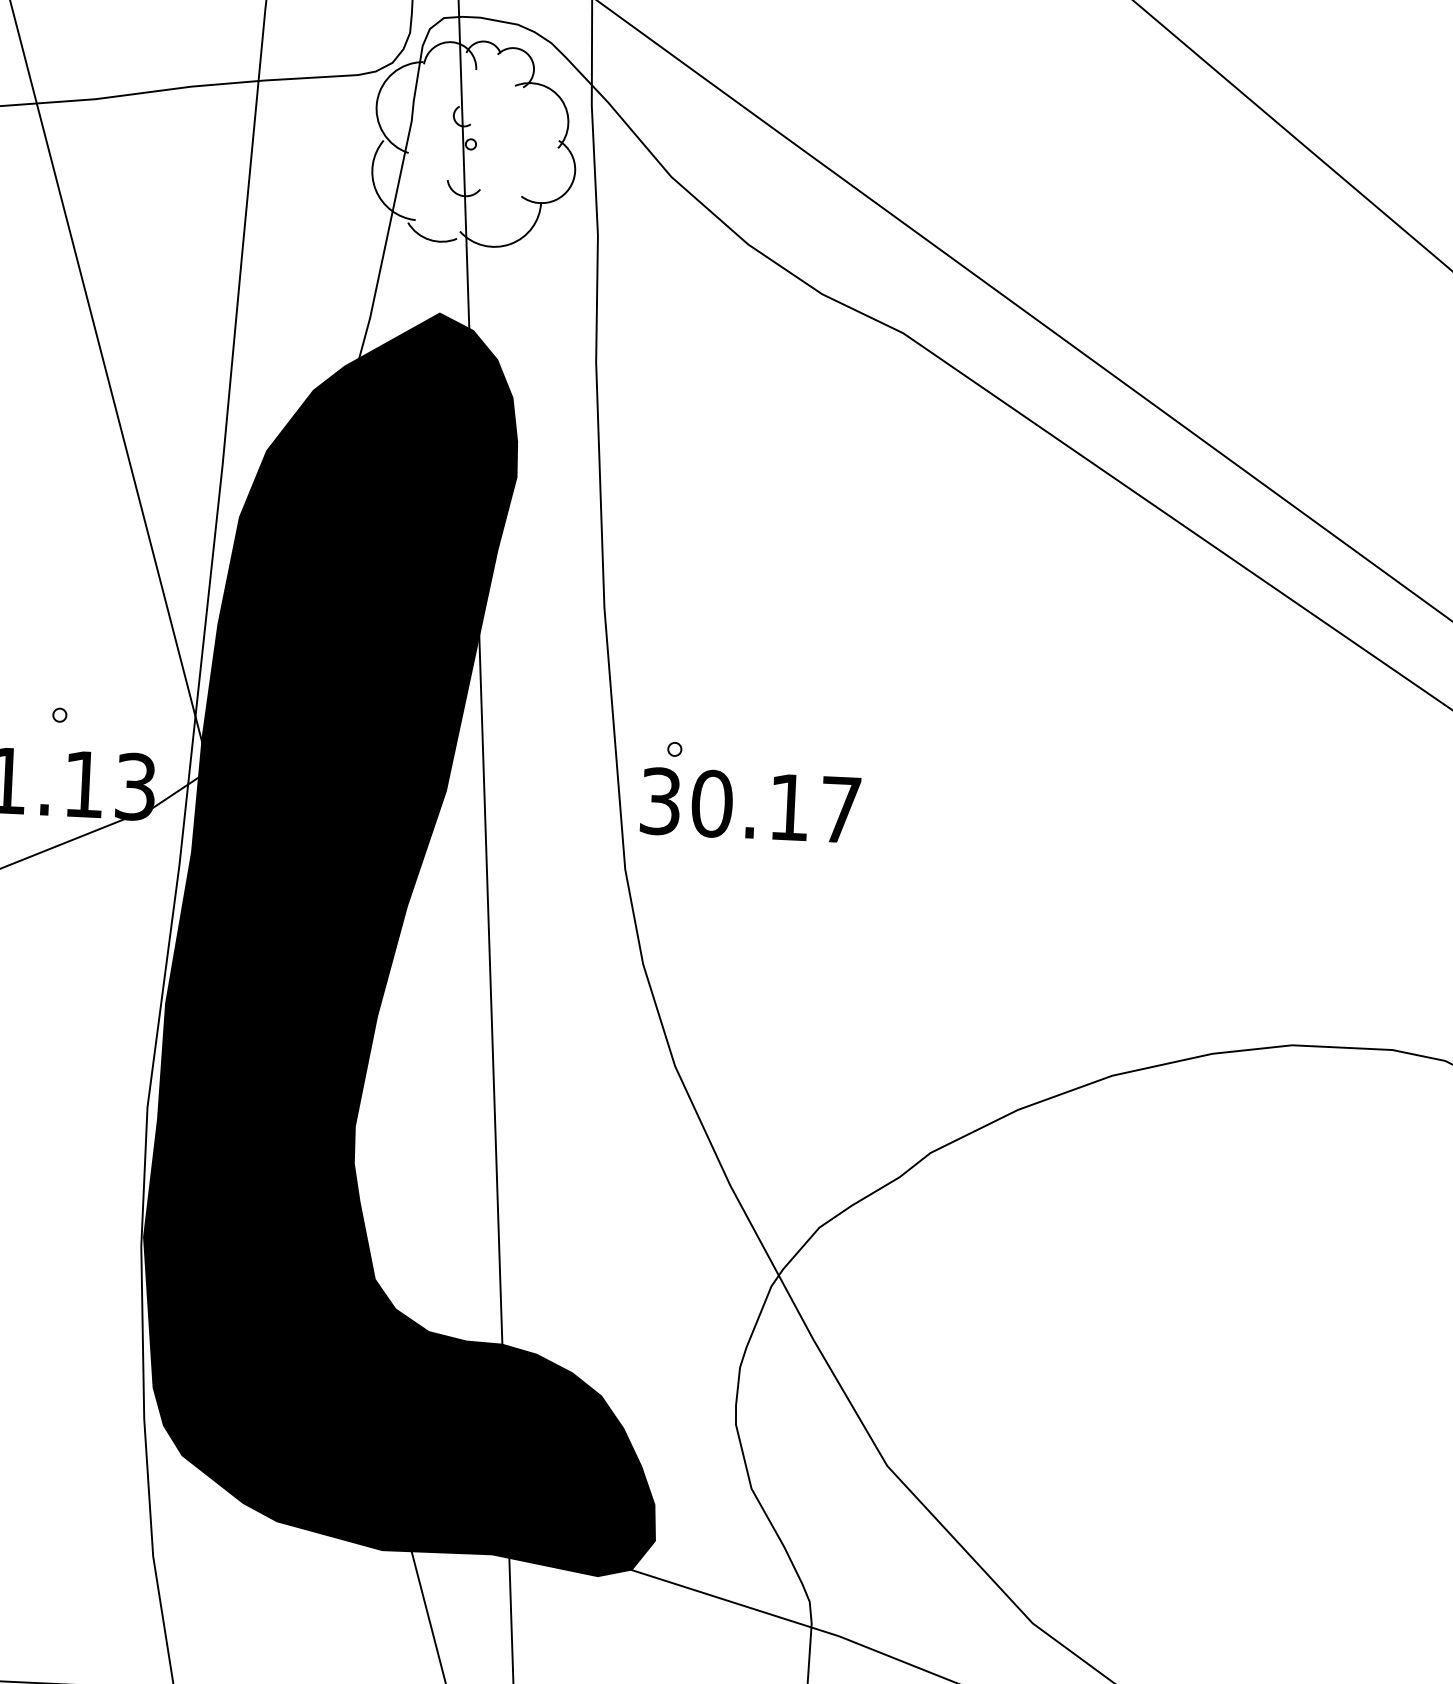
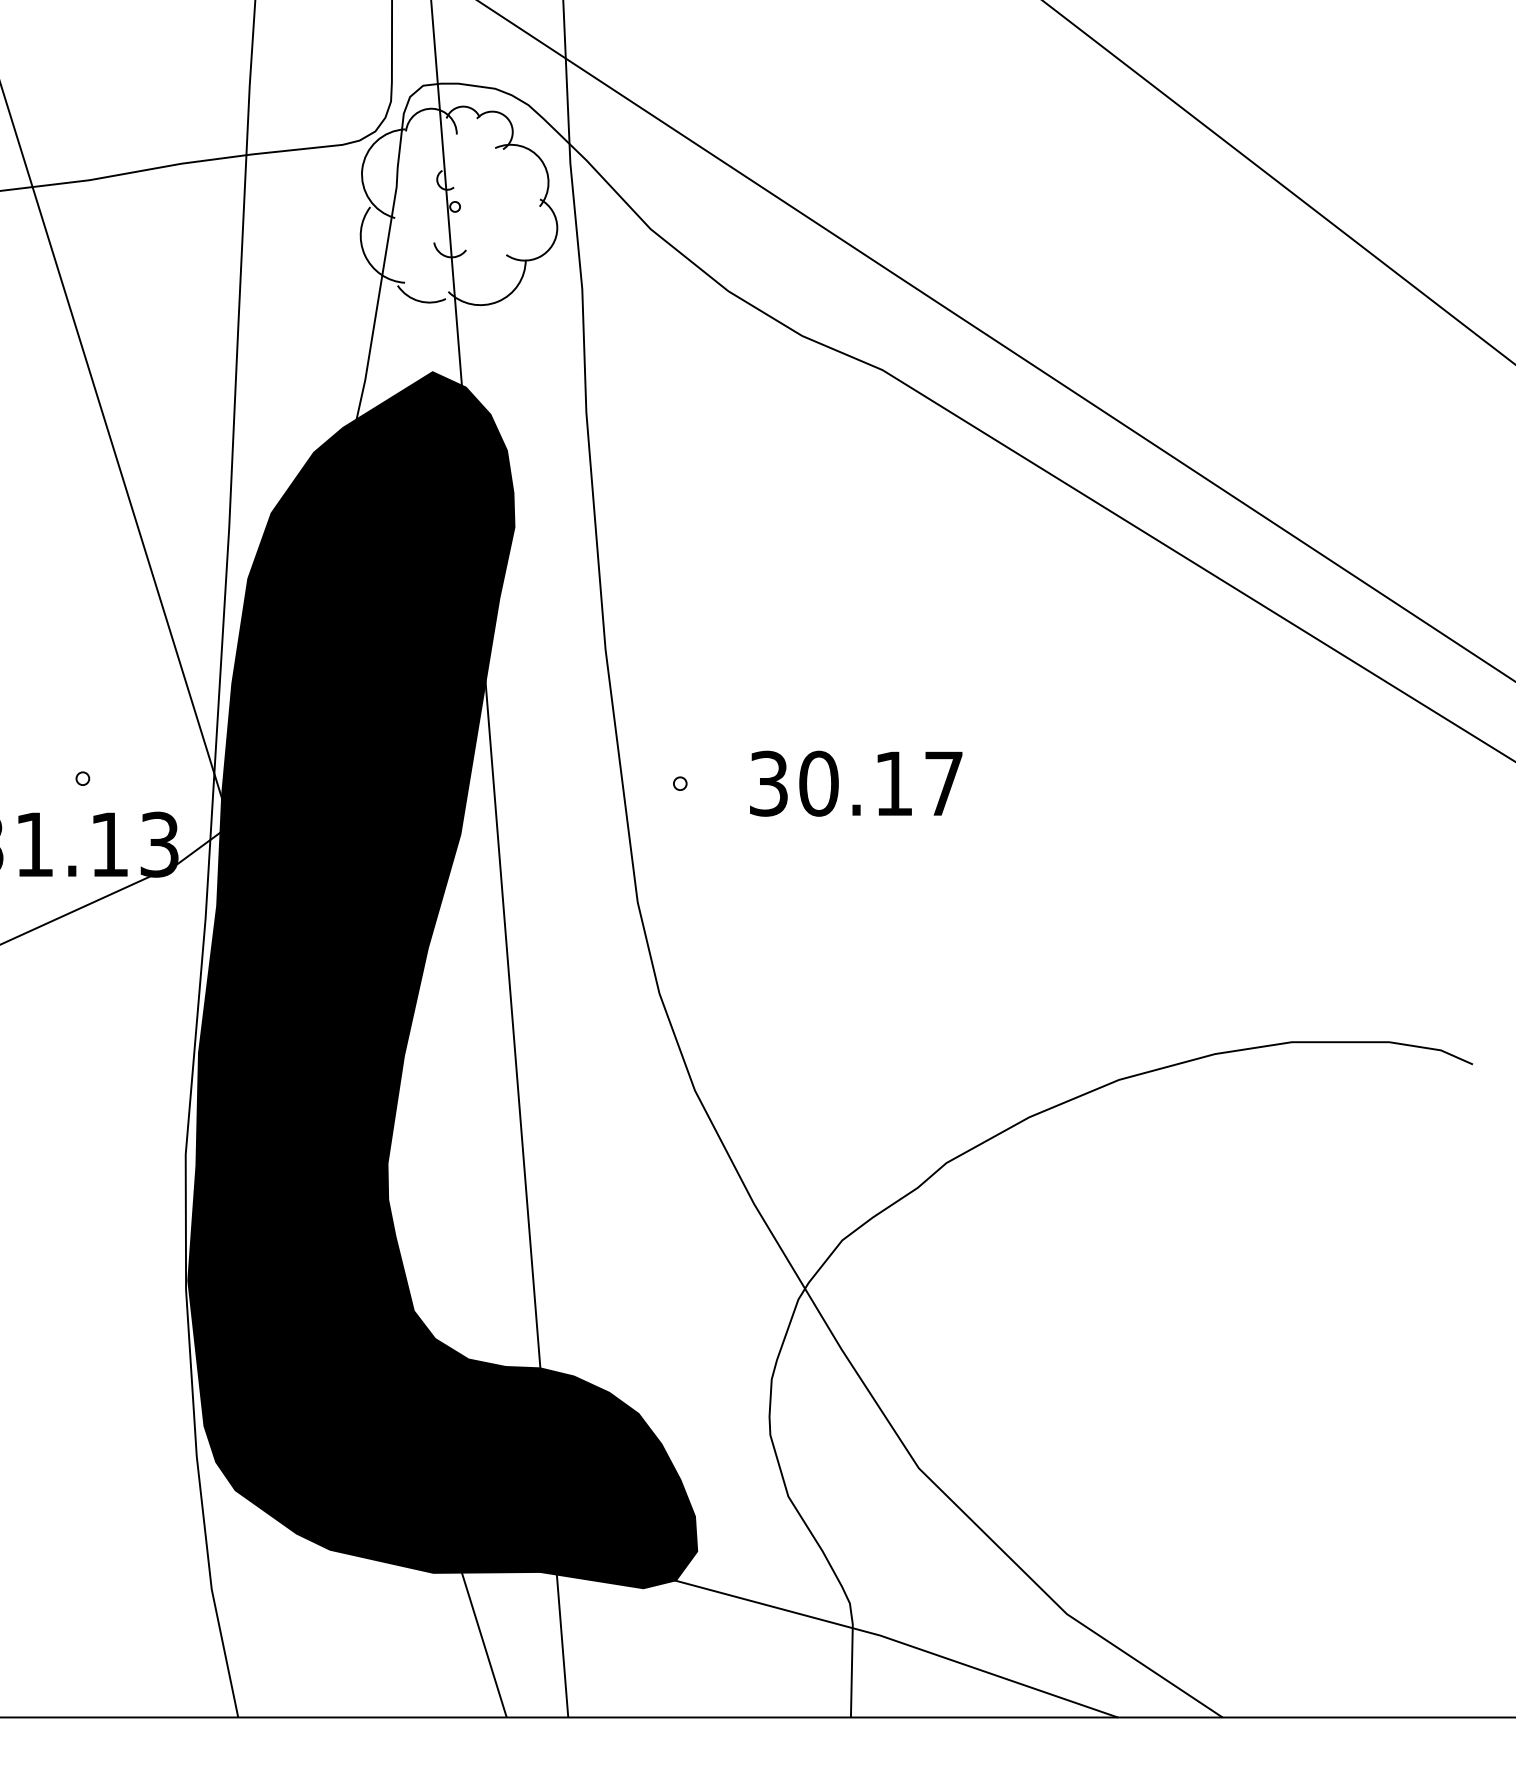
text: (750, 805) -> (856, 783), moved

